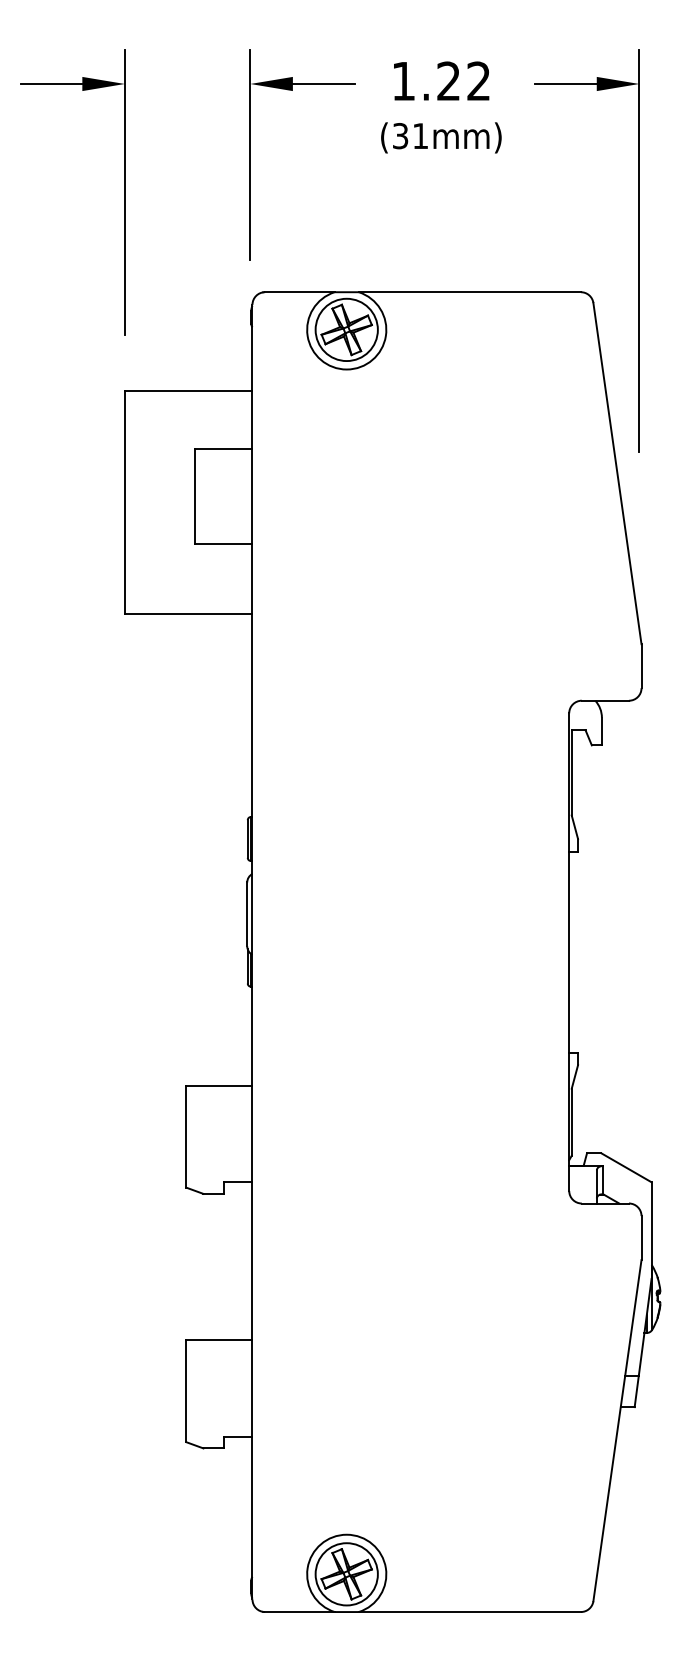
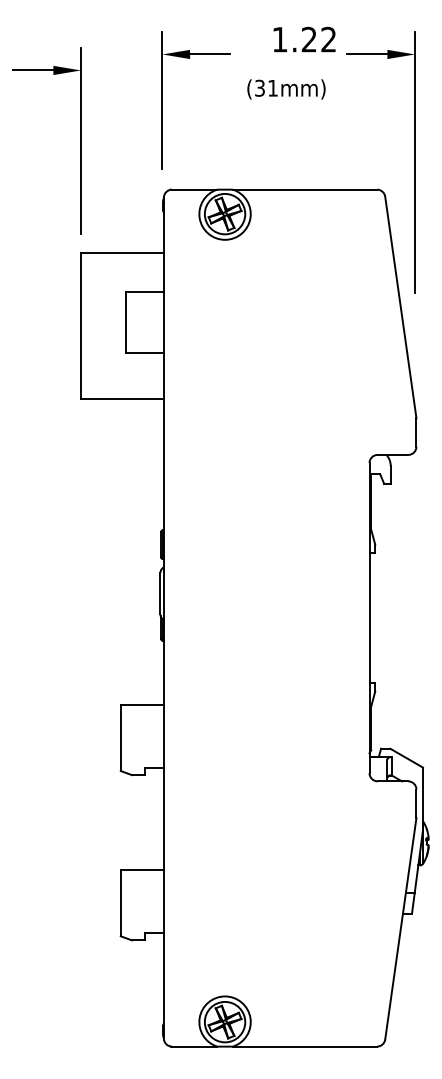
text: (441, 80) -> (304, 39), moved
part: (124, 191) -> (80, 140), moved

